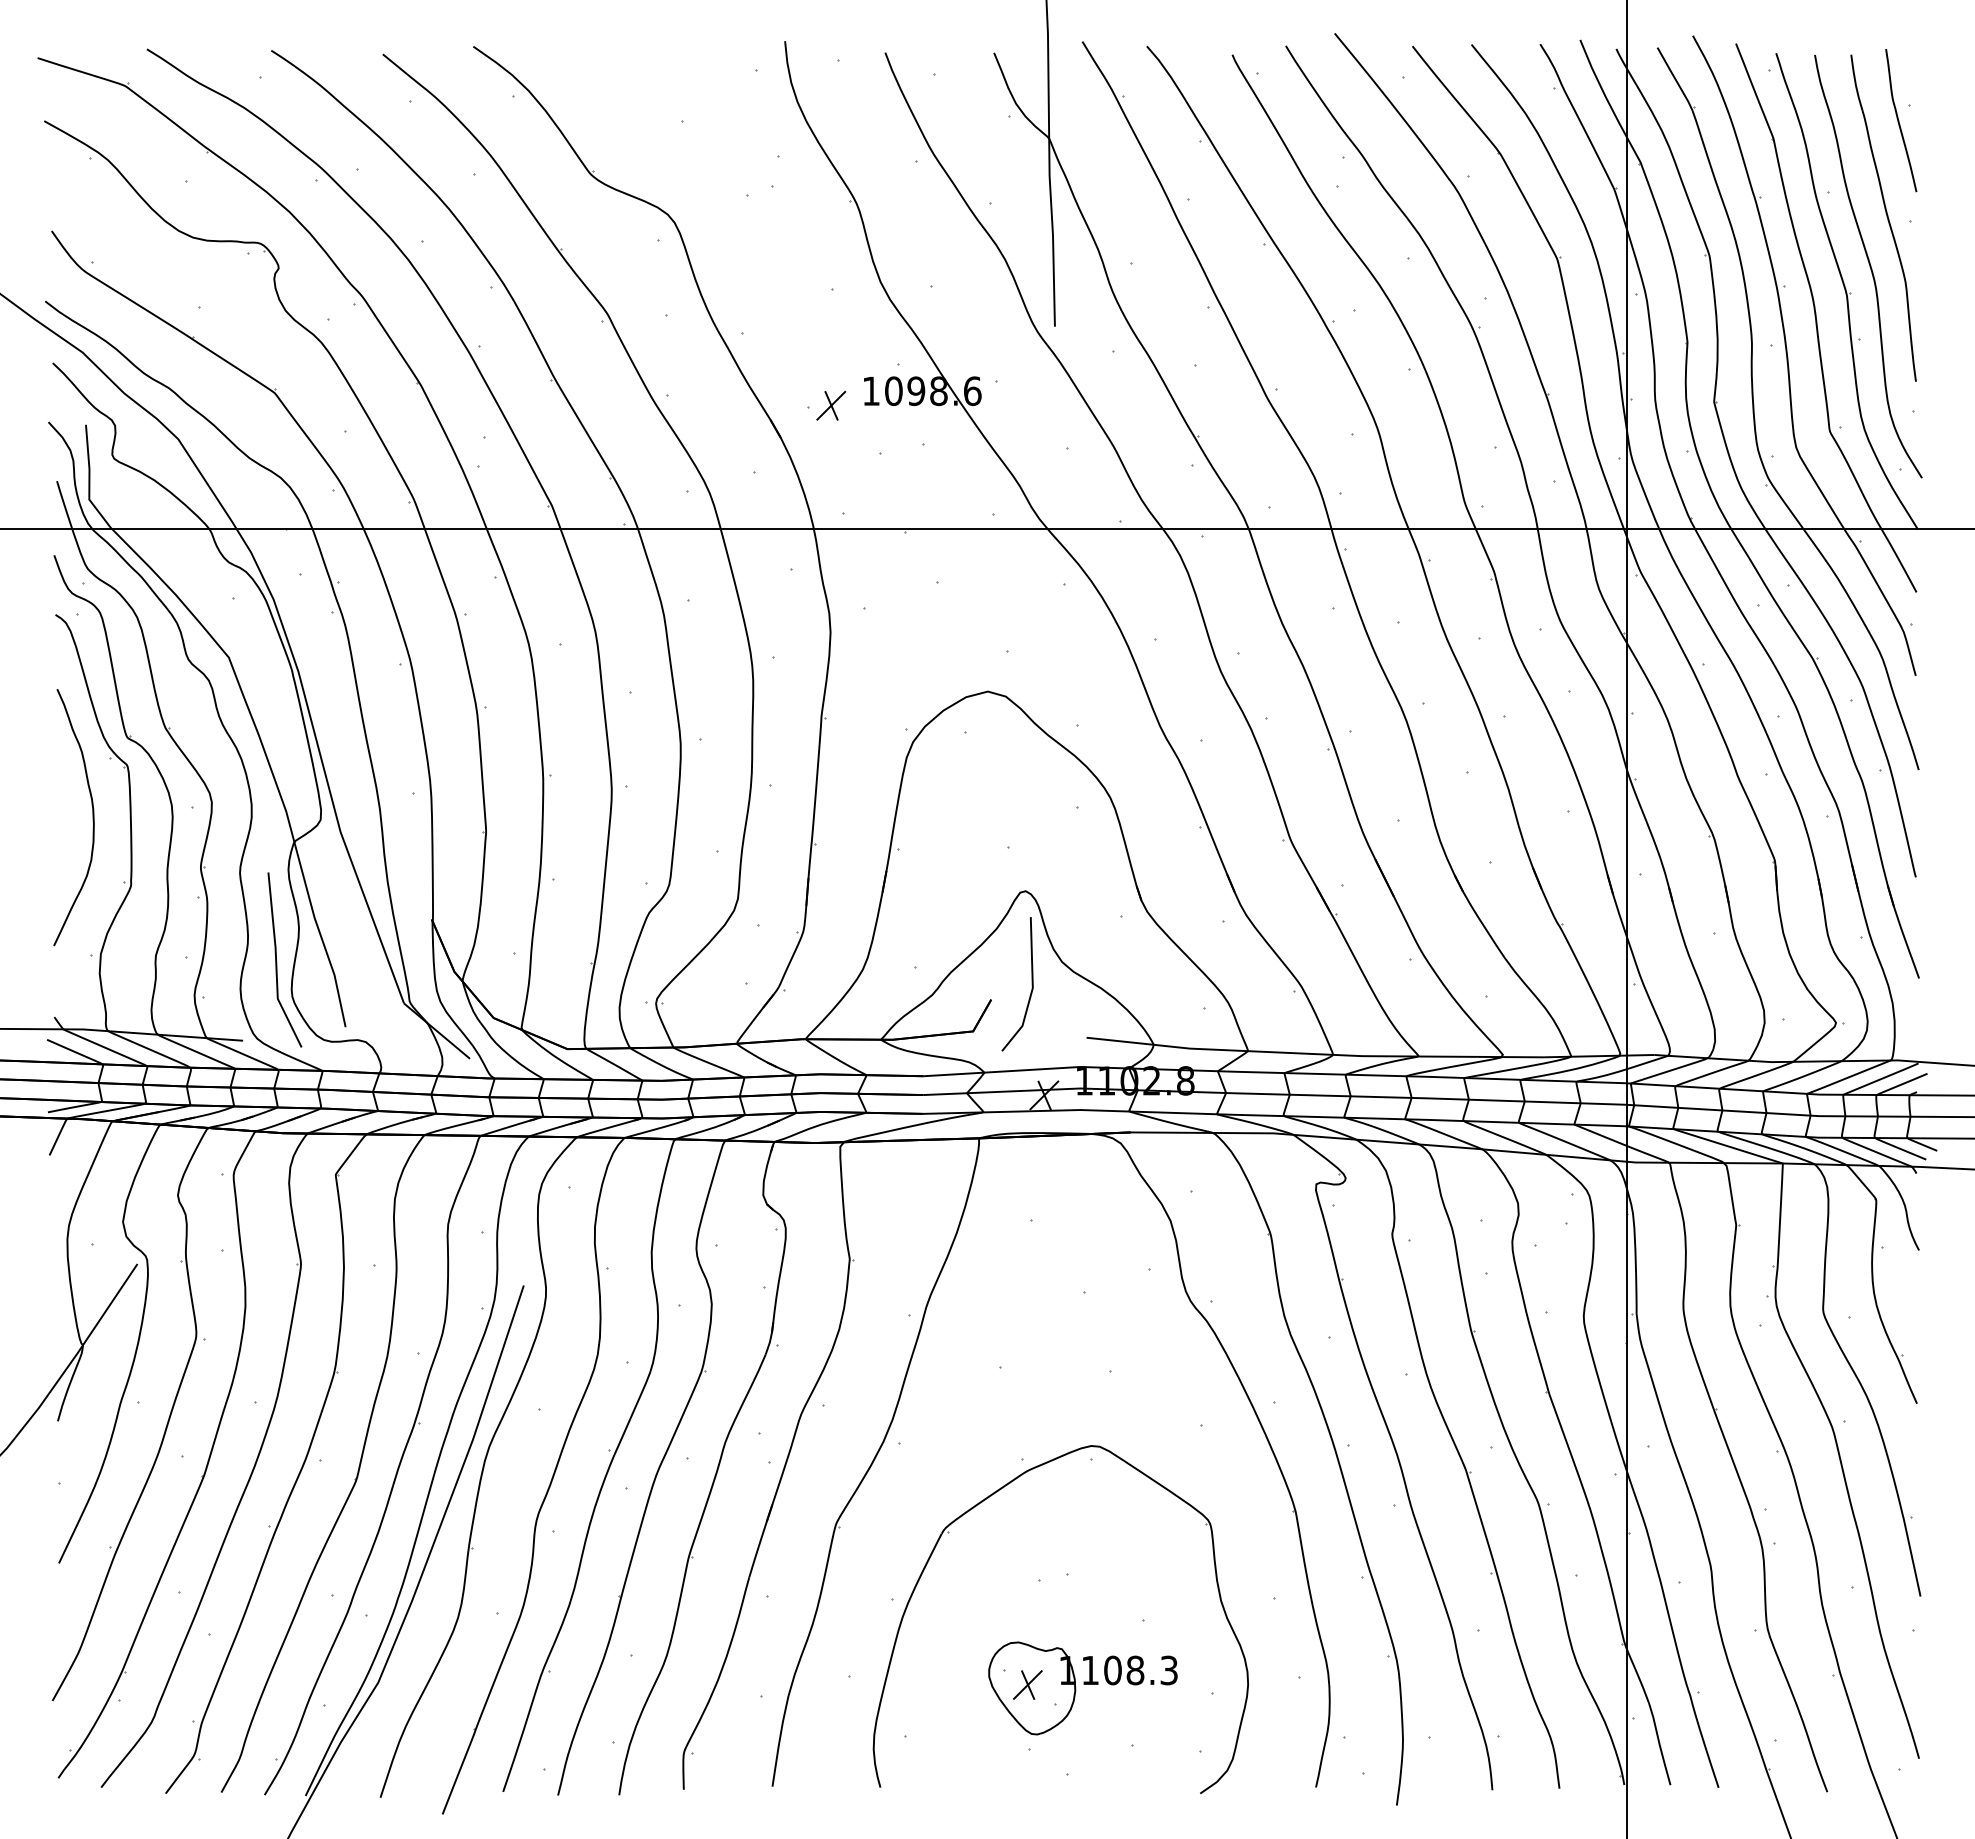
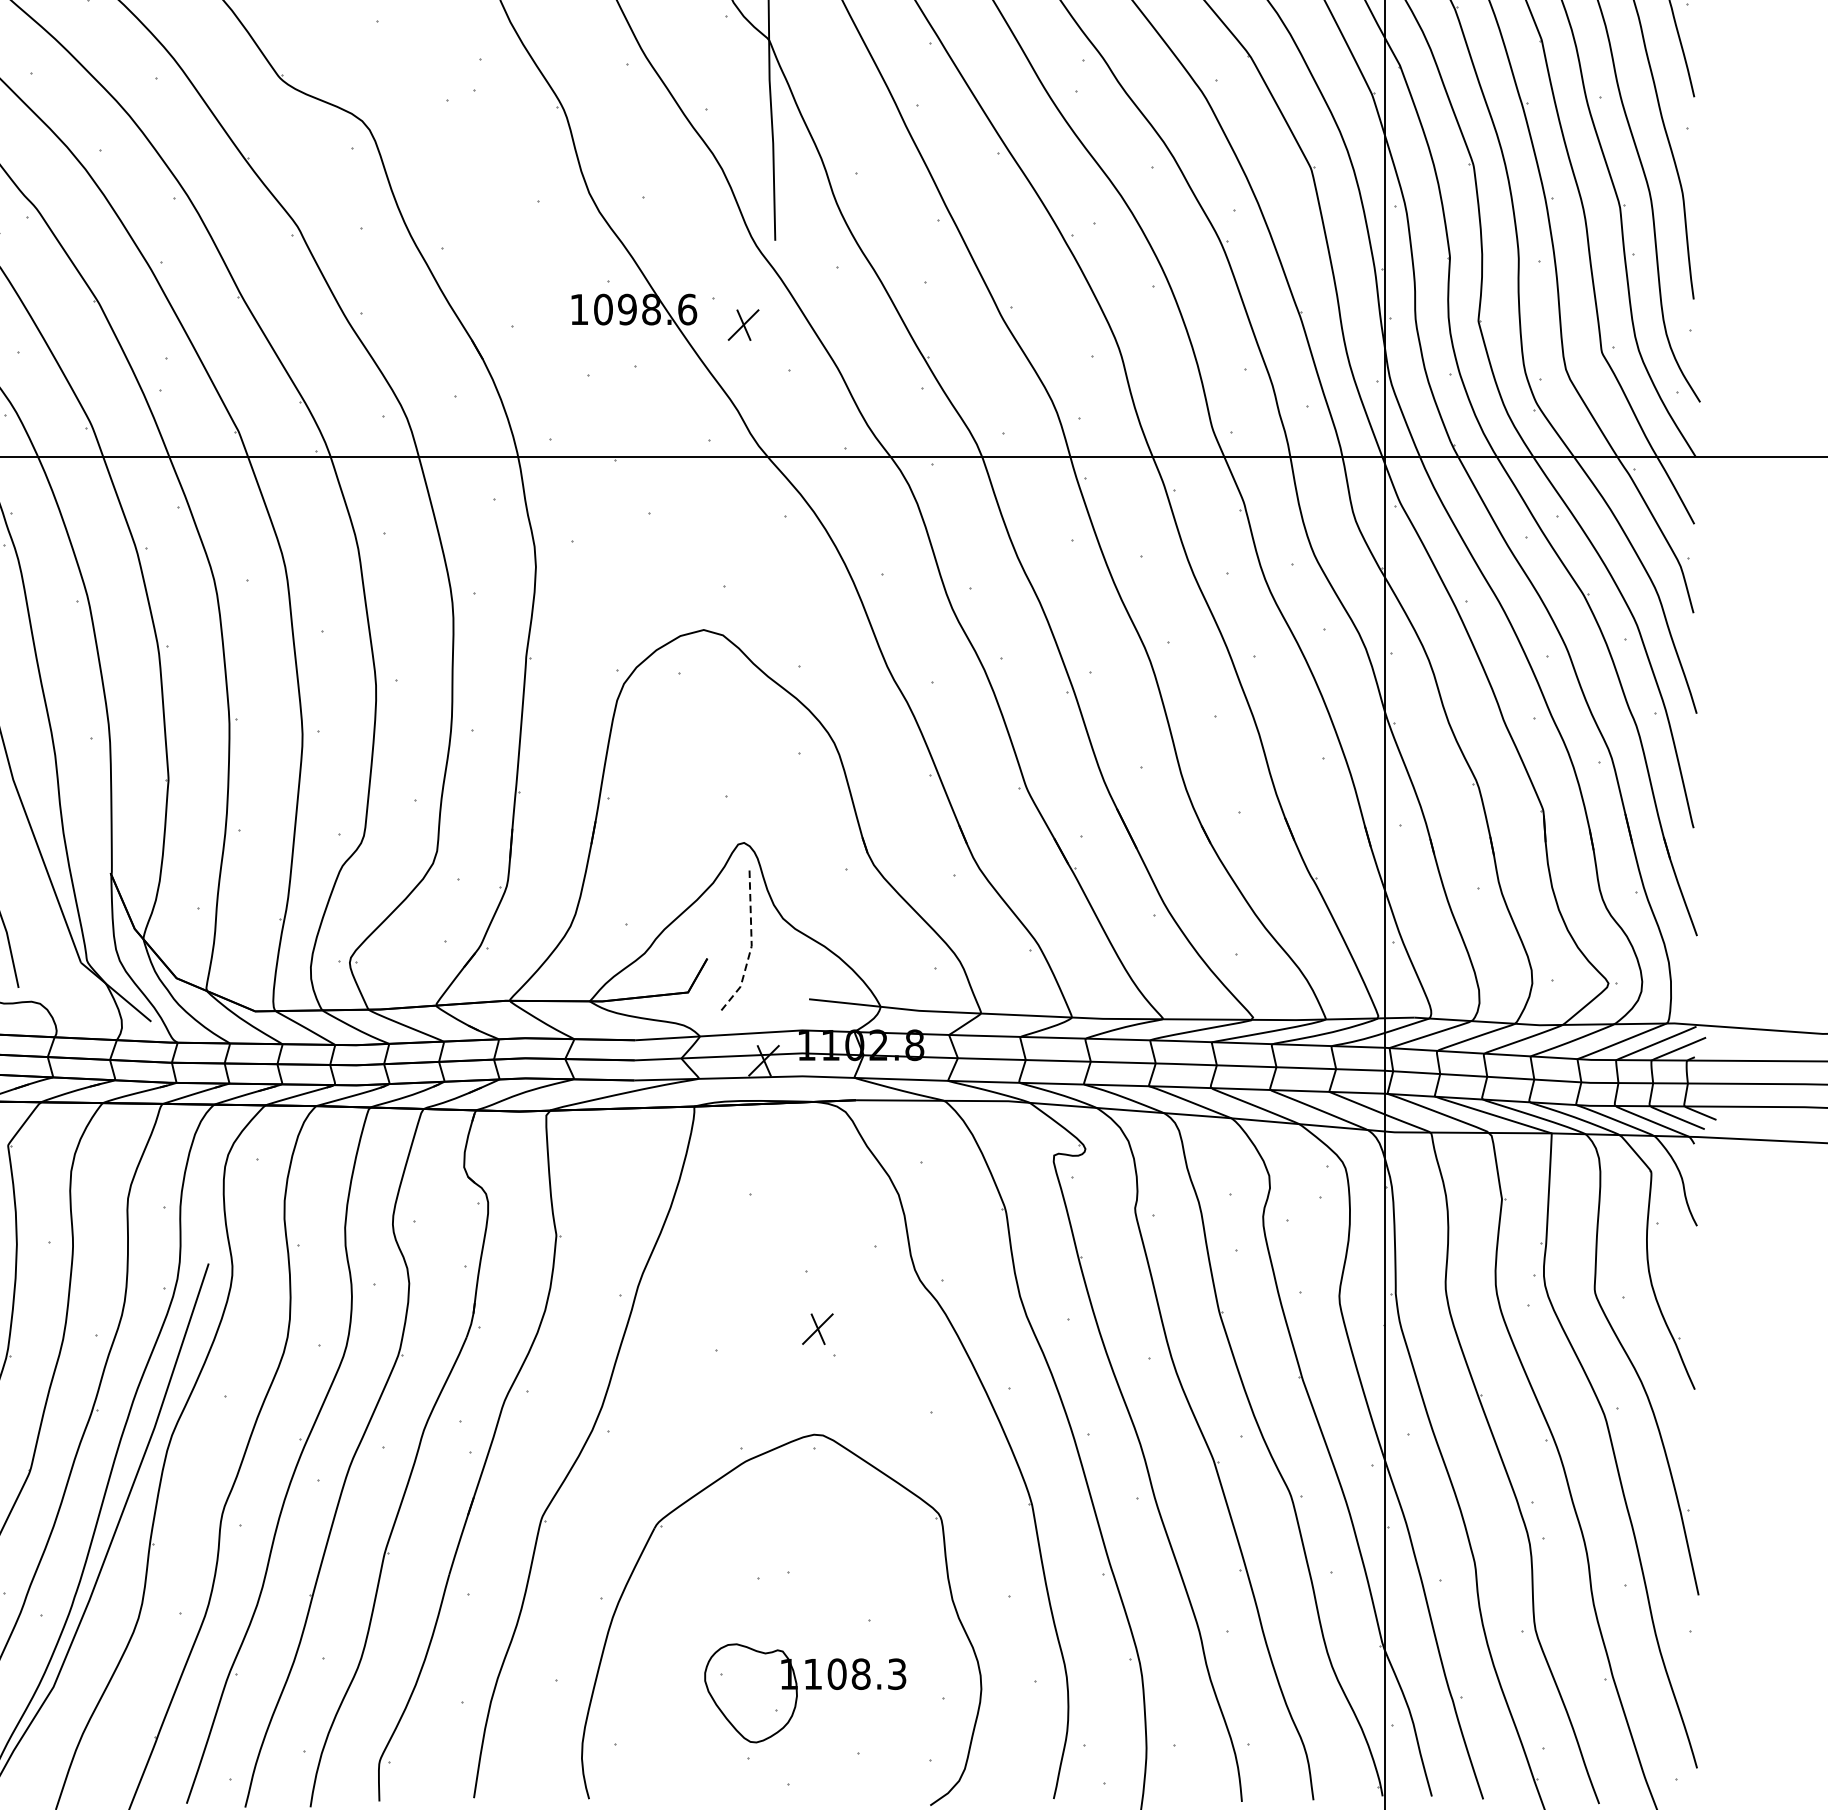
part: (831, 405) -> (743, 324), moved
line: (1032, 988) -> (751, 946), solid -> dashed
part: (1027, 1684) -> (817, 1328), moved

